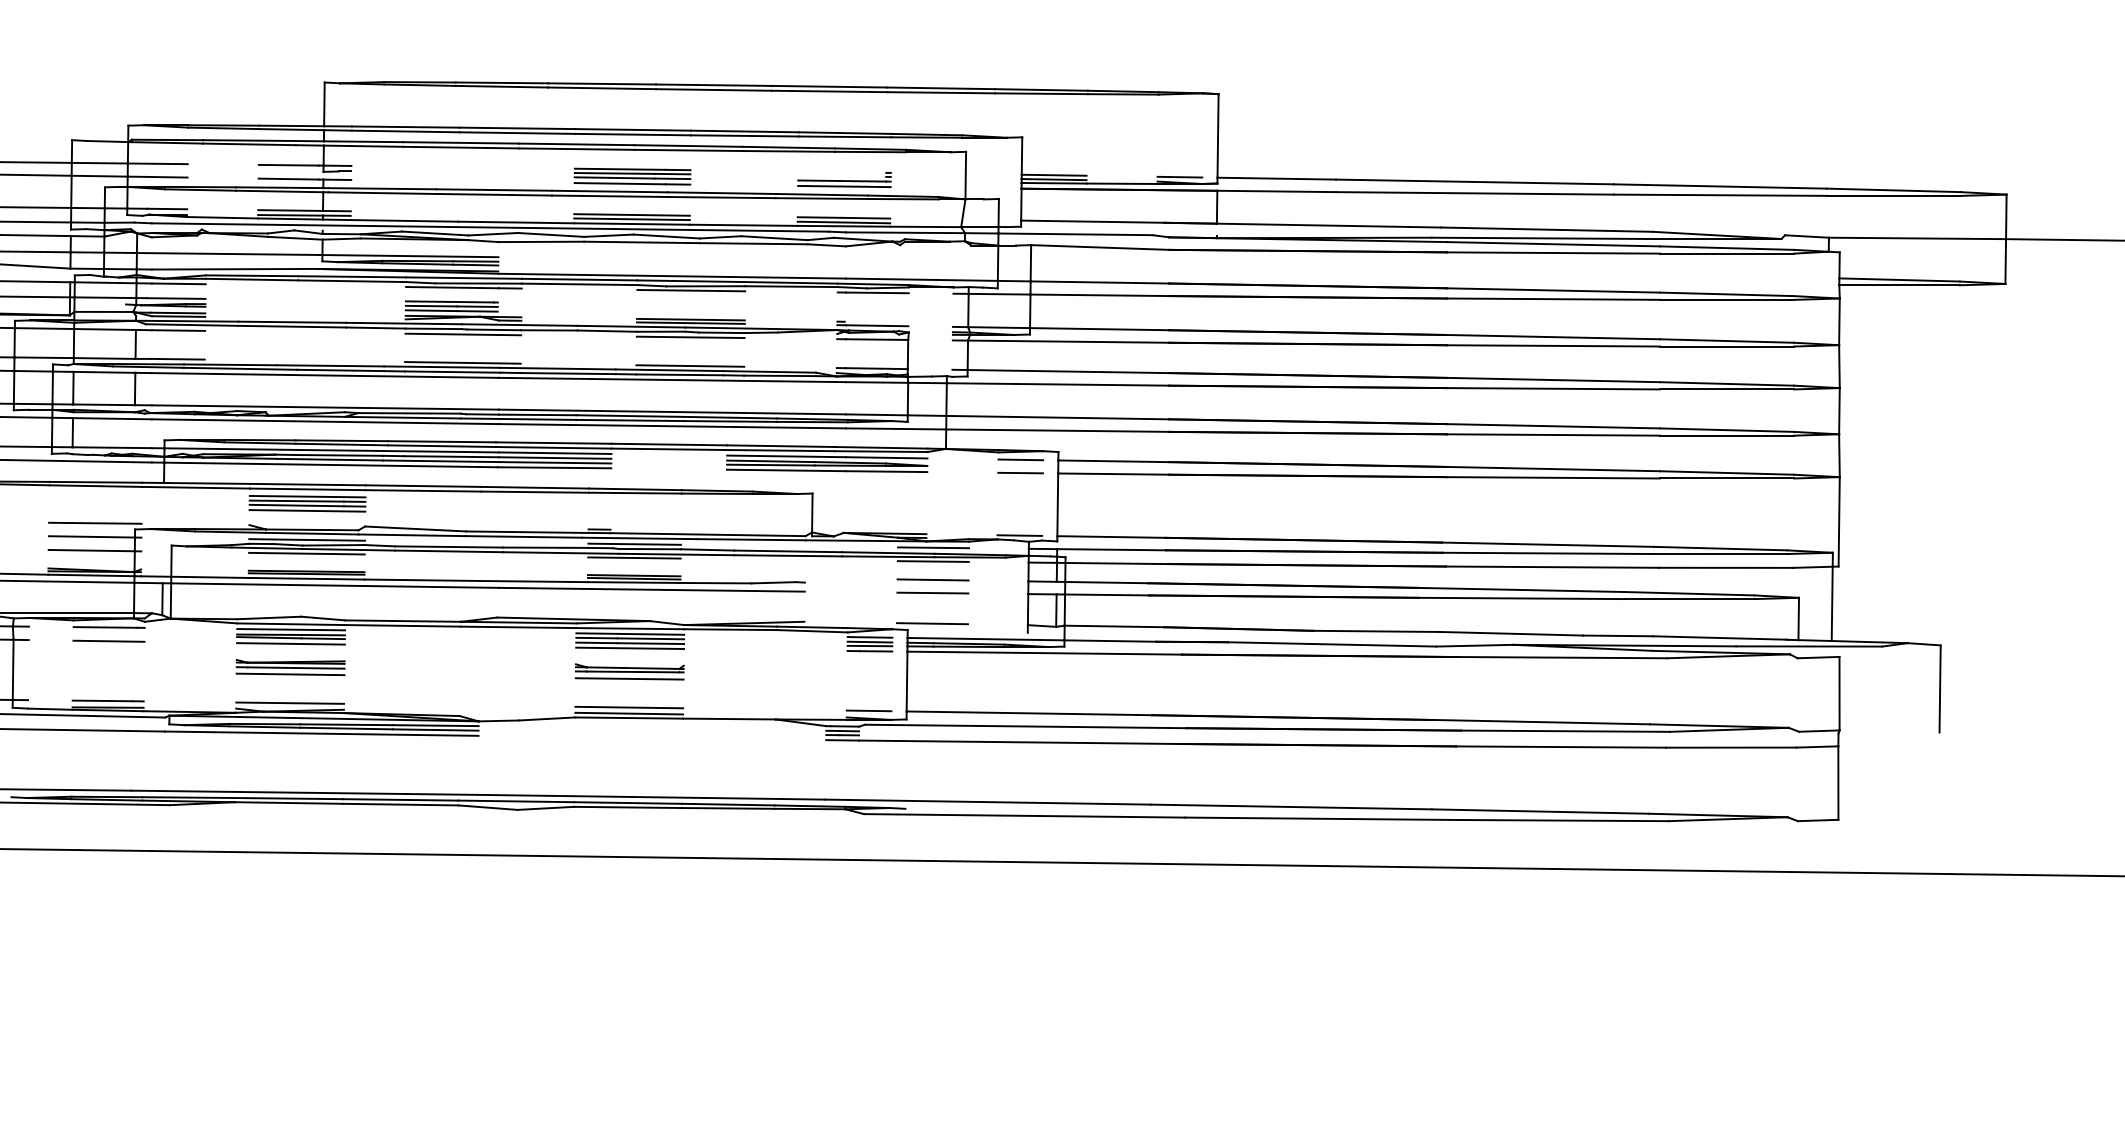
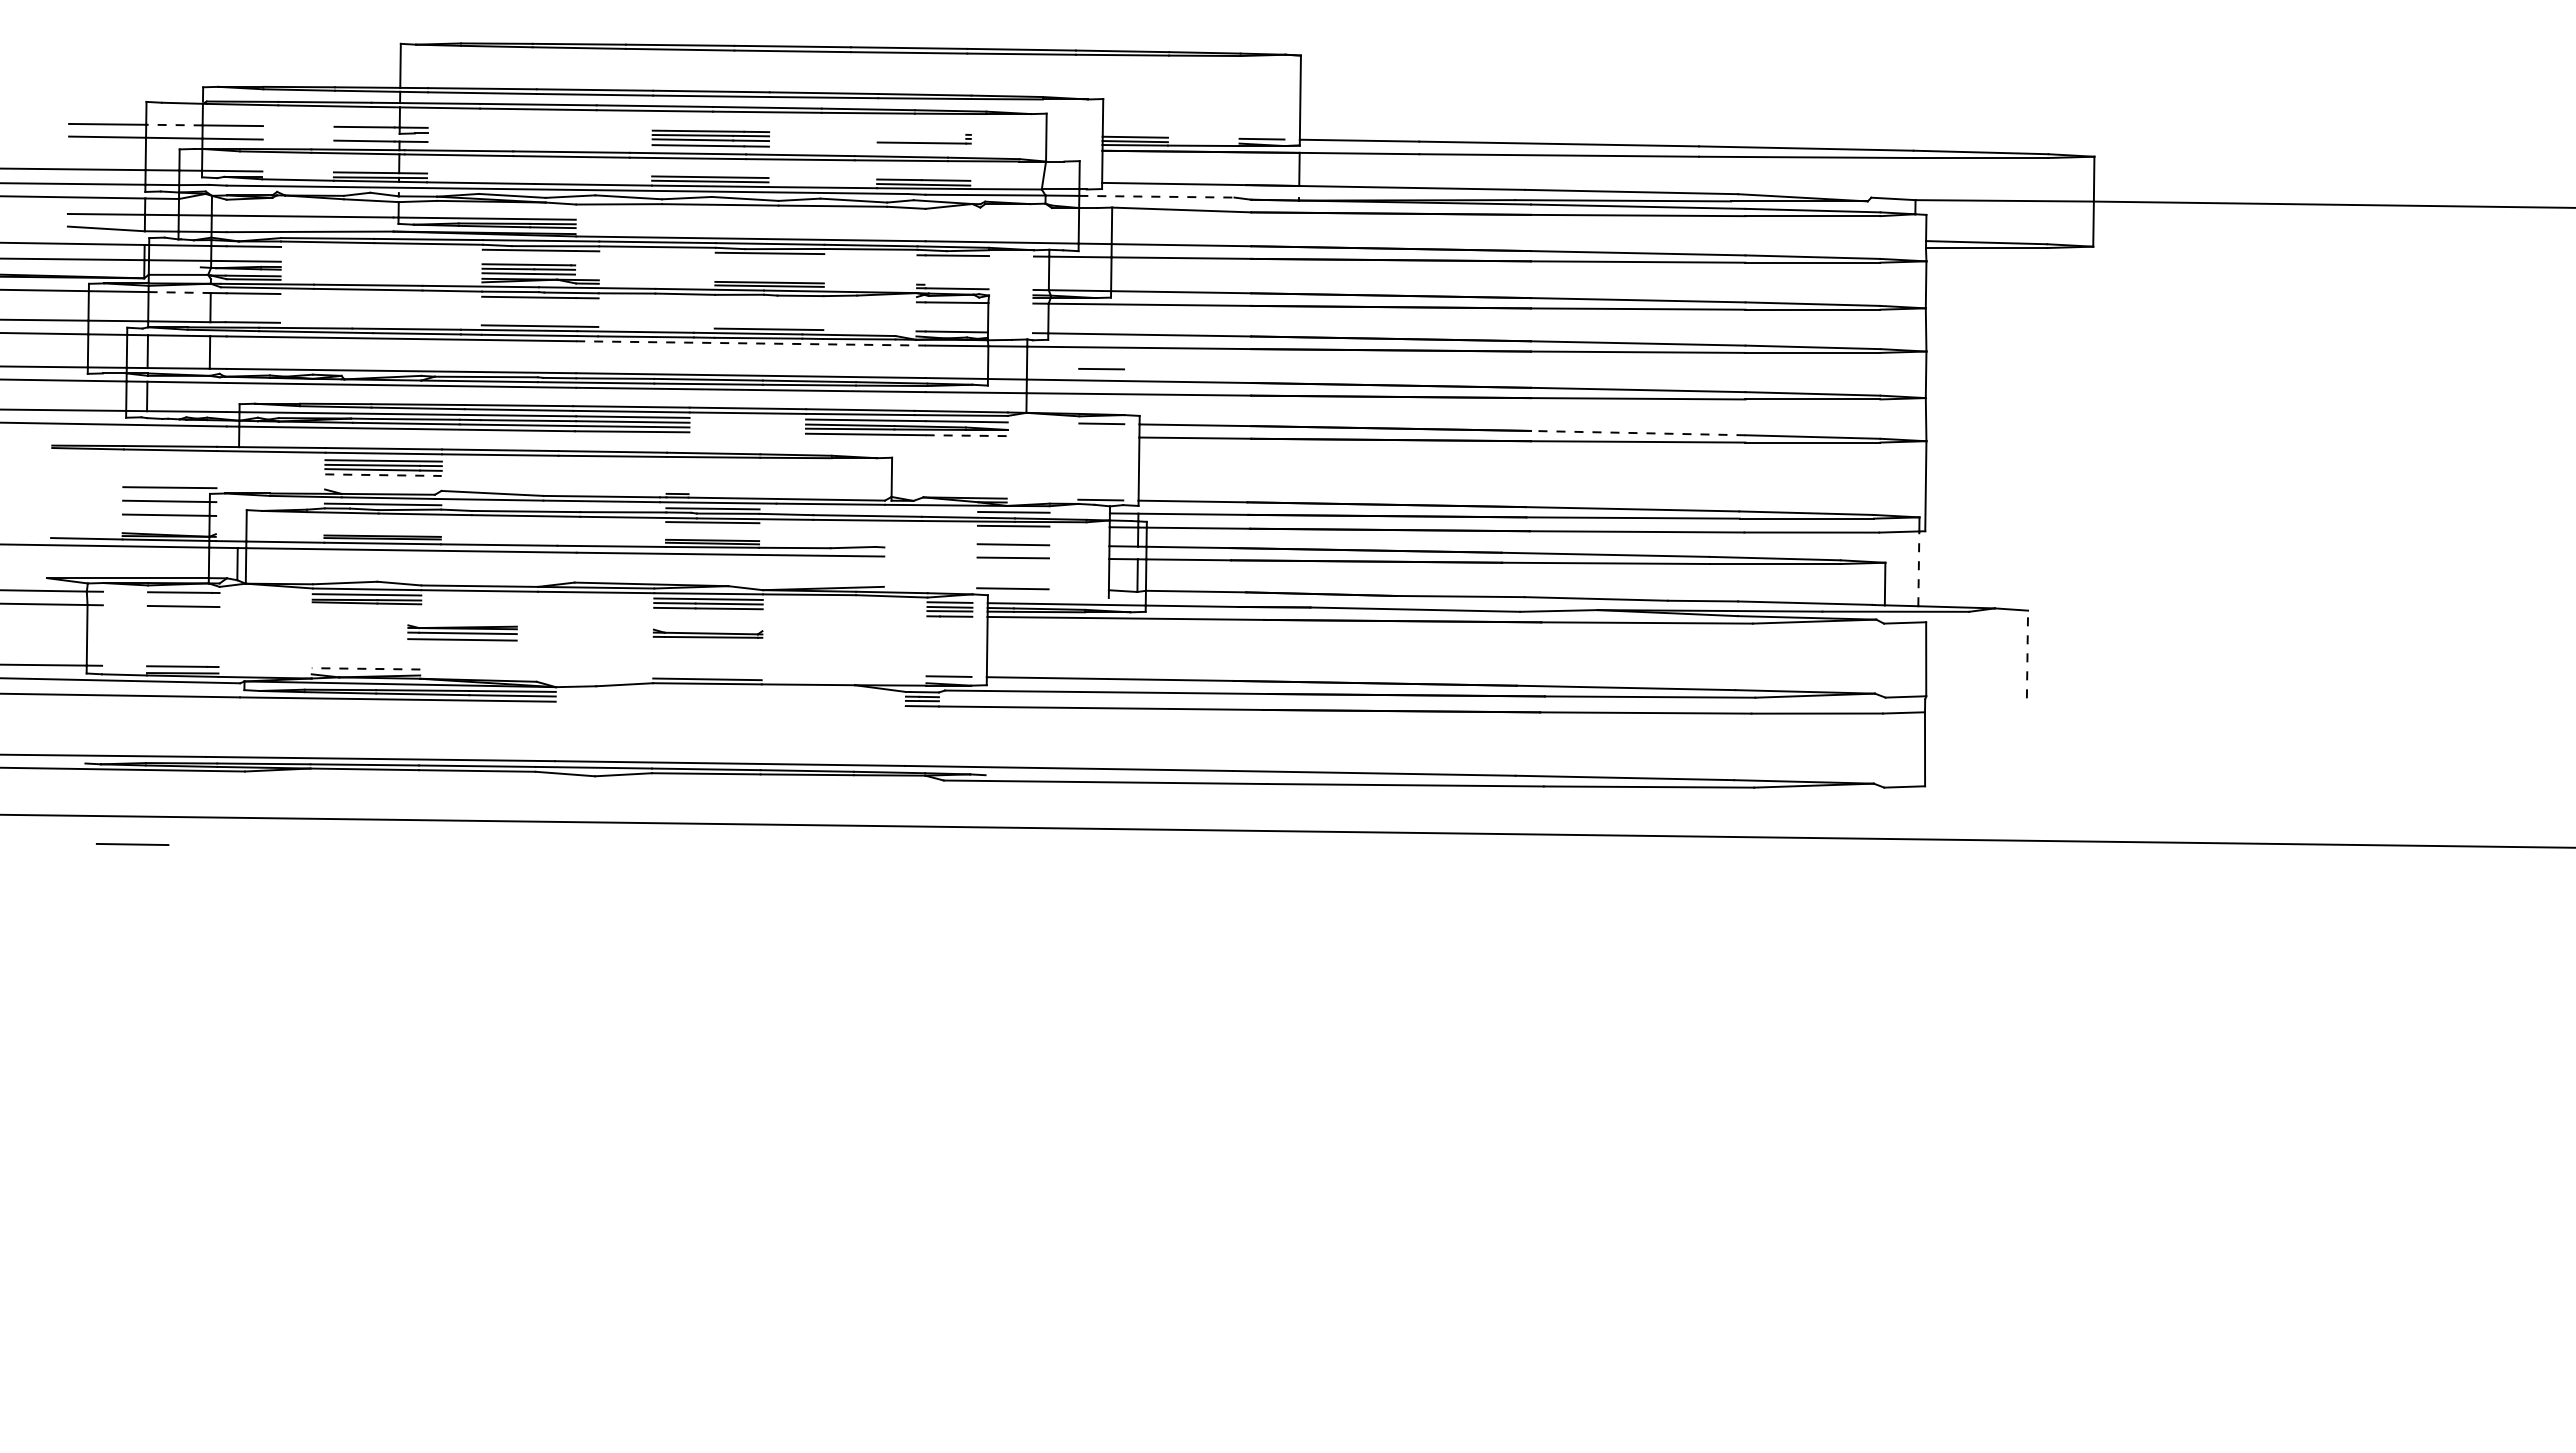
line: (98, 163) -> (173, 125), solid -> dashed
line: (843, 186) -> (923, 148), removed
line: (1075, 234) -> (1156, 196), solid -> dashed
line: (105, 329) -> (180, 292), solid -> dashed
line: (690, 337) -> (769, 300), removed
line: (671, 380) -> (750, 343), solid -> dashed
line: (1552, 469) -> (1637, 433), solid -> dashed
line: (886, 471) -> (966, 435), solid -> dashed
line: (1020, 473) -> (1101, 369), moved
line: (308, 511) -> (384, 475), solid -> dashed
line: (306, 553) -> (382, 518), removed
line: (1831, 603) -> (1918, 568), solid -> dashed
line: (290, 643) -> (366, 608), removed
line: (630, 648) -> (708, 613), removed
part: (290, 667) -> (462, 632), moved
line: (629, 679) -> (707, 644), removed
line: (1940, 688) -> (2027, 654), solid -> dashed
line: (289, 702) -> (365, 668), solid -> dashed
line: (629, 706) -> (707, 672), removed
line: (58, 877) -> (132, 844), added

